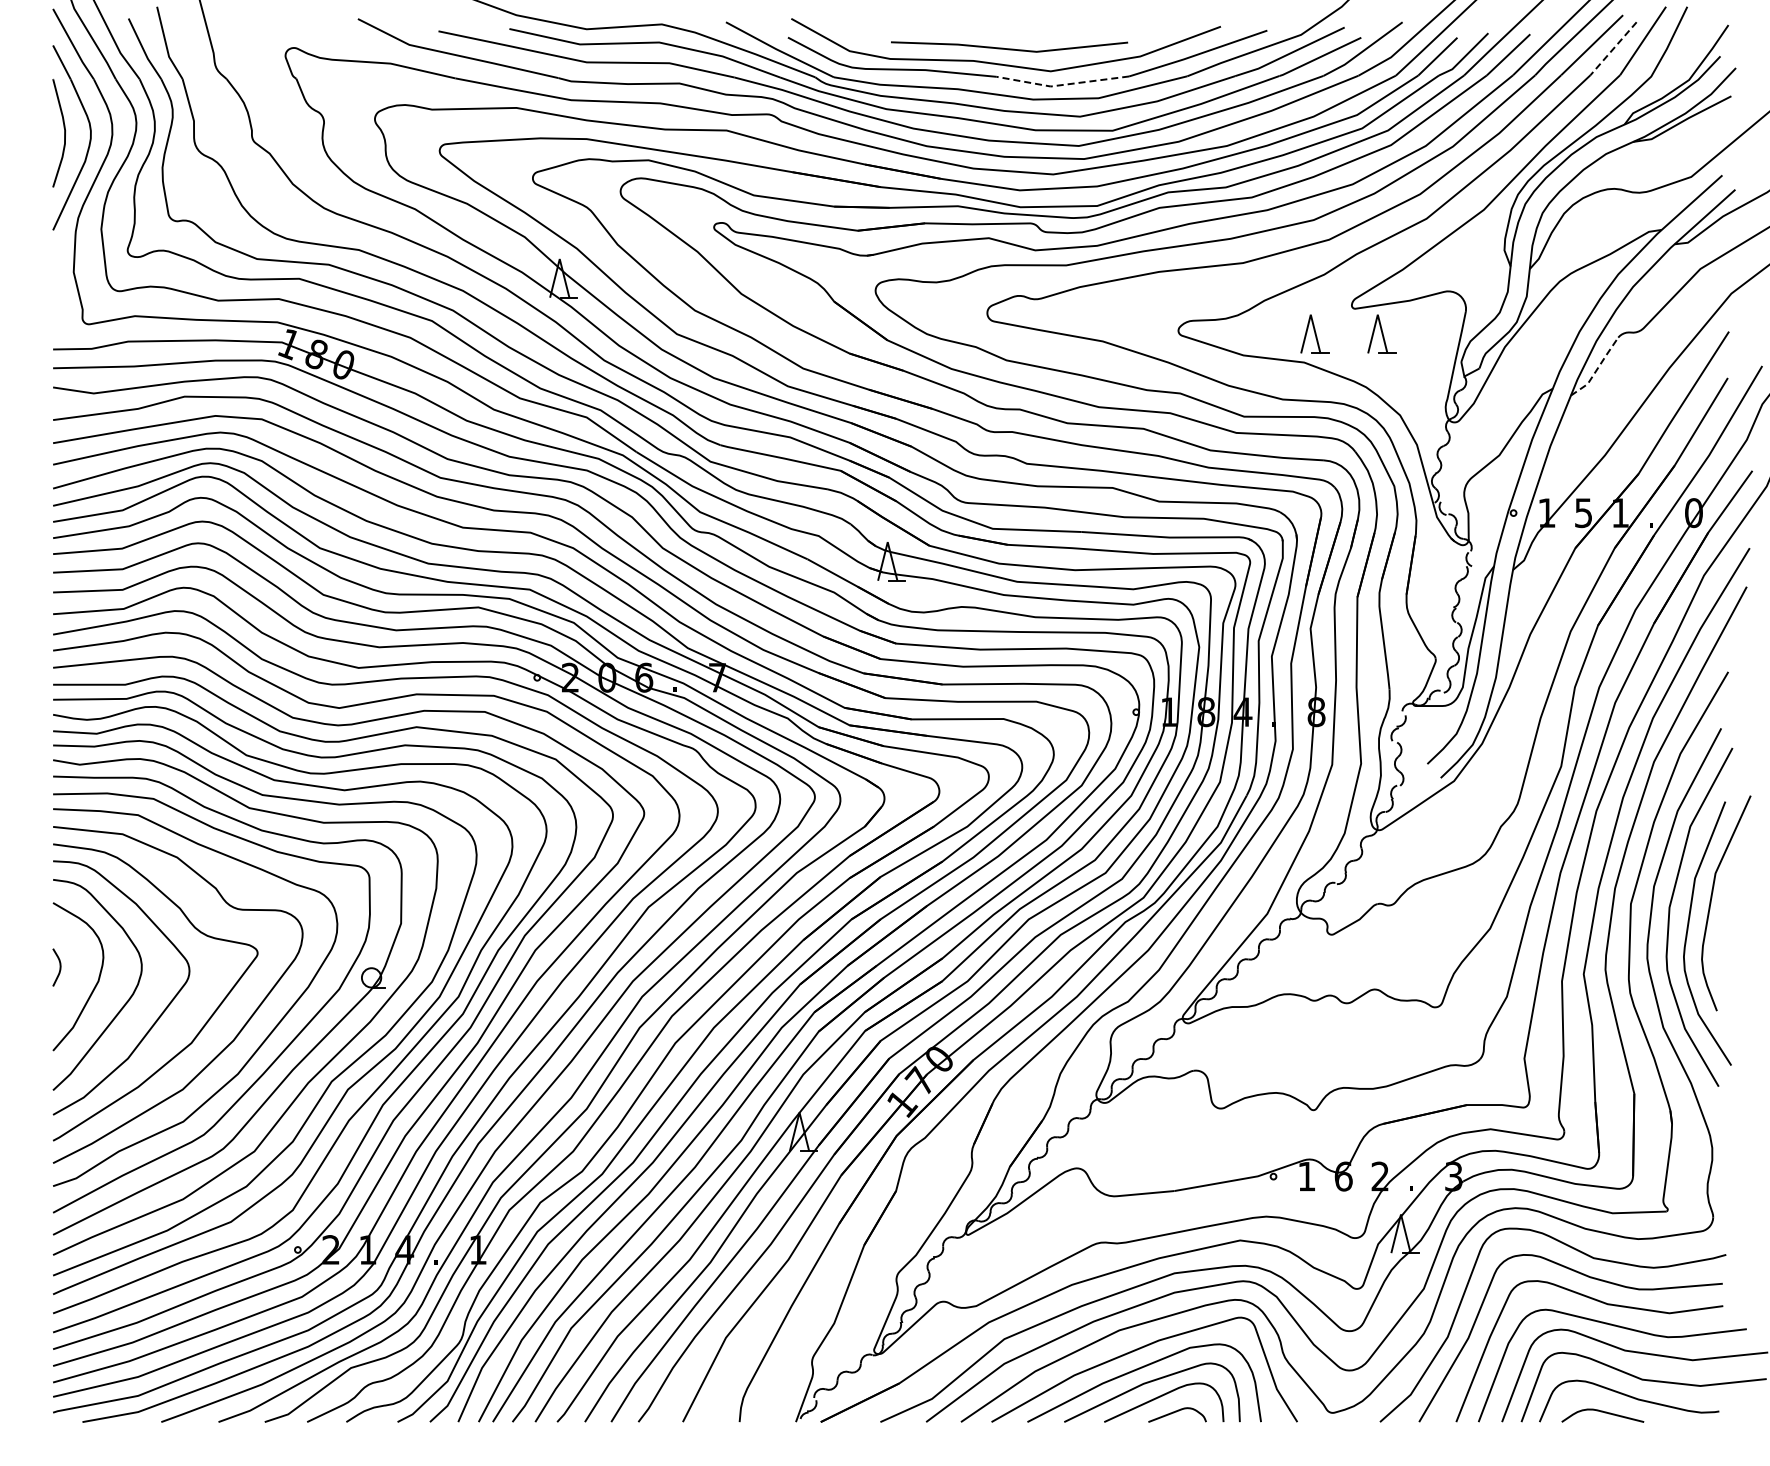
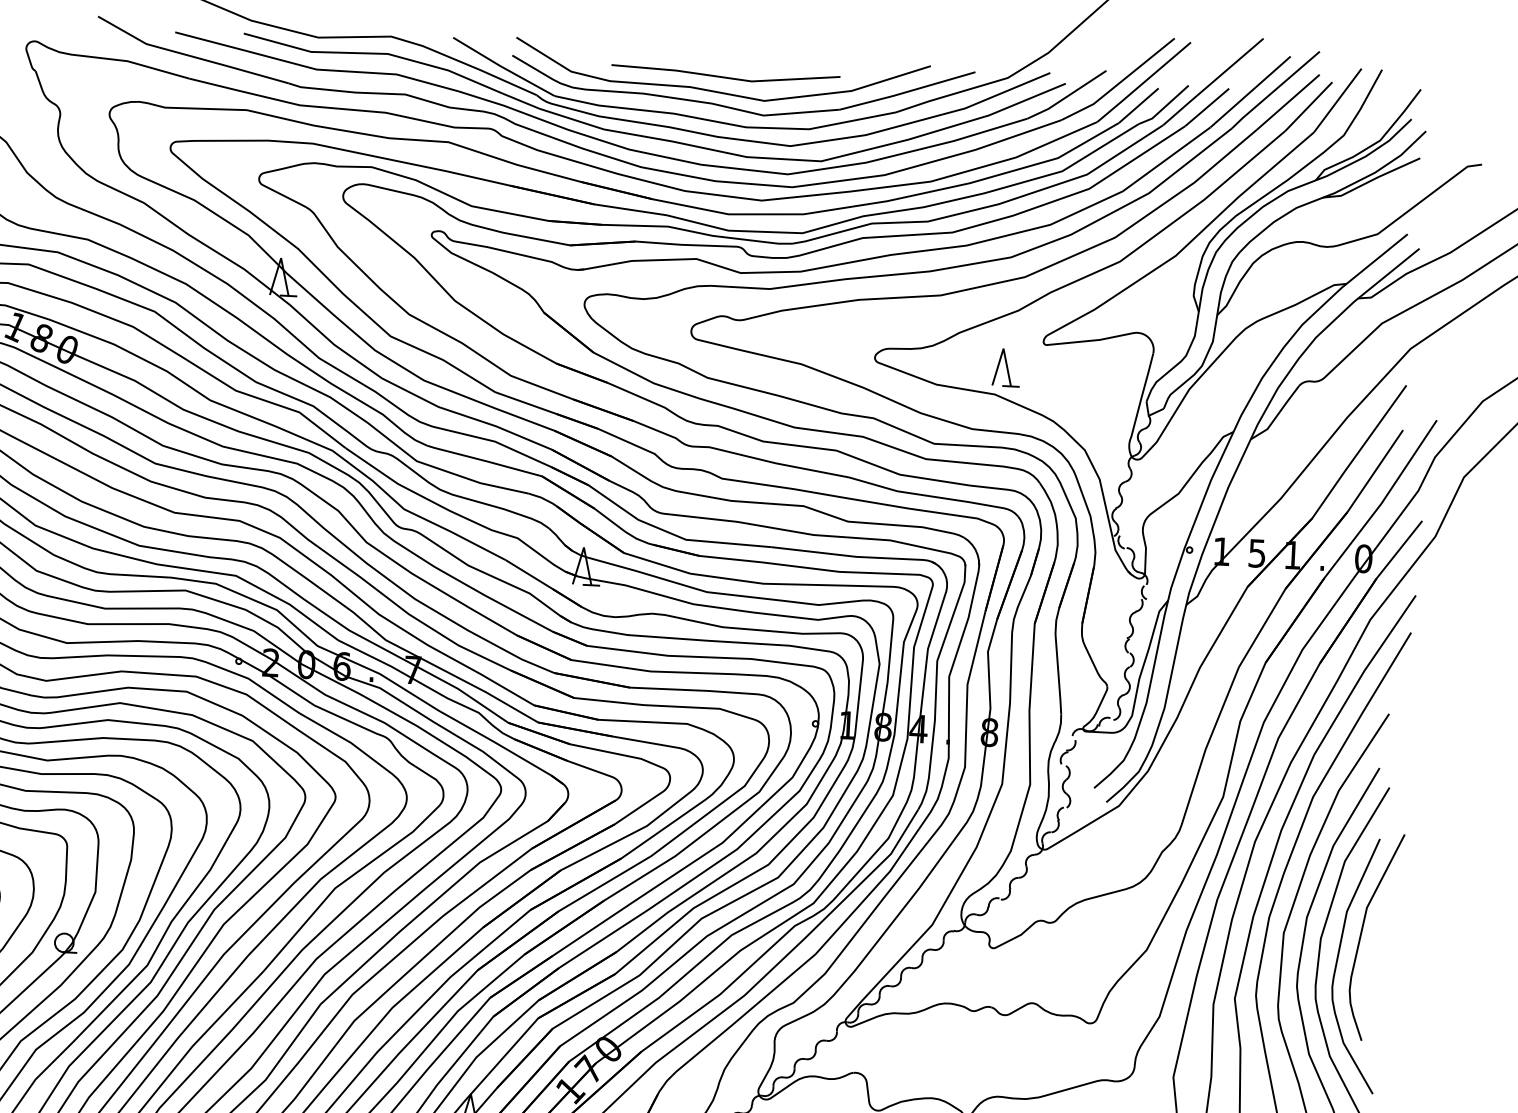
line: (1613, 49) -> (1308, 107), dashed -> solid
line: (1061, 85) -> (774, 115), dashed -> solid
part: (1381, 333) -> (1070, 370), removed
line: (1597, 369) -> (1277, 415), dashed -> solid

